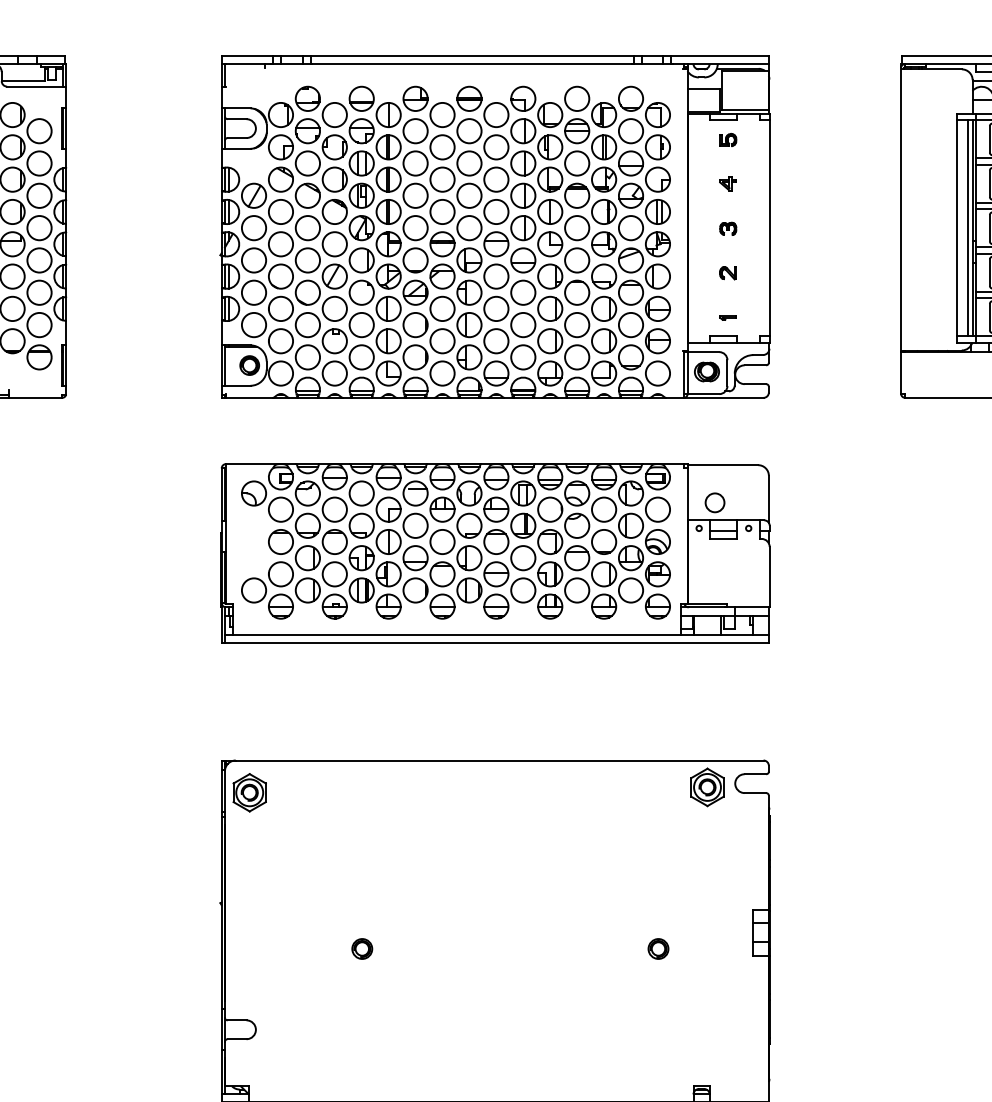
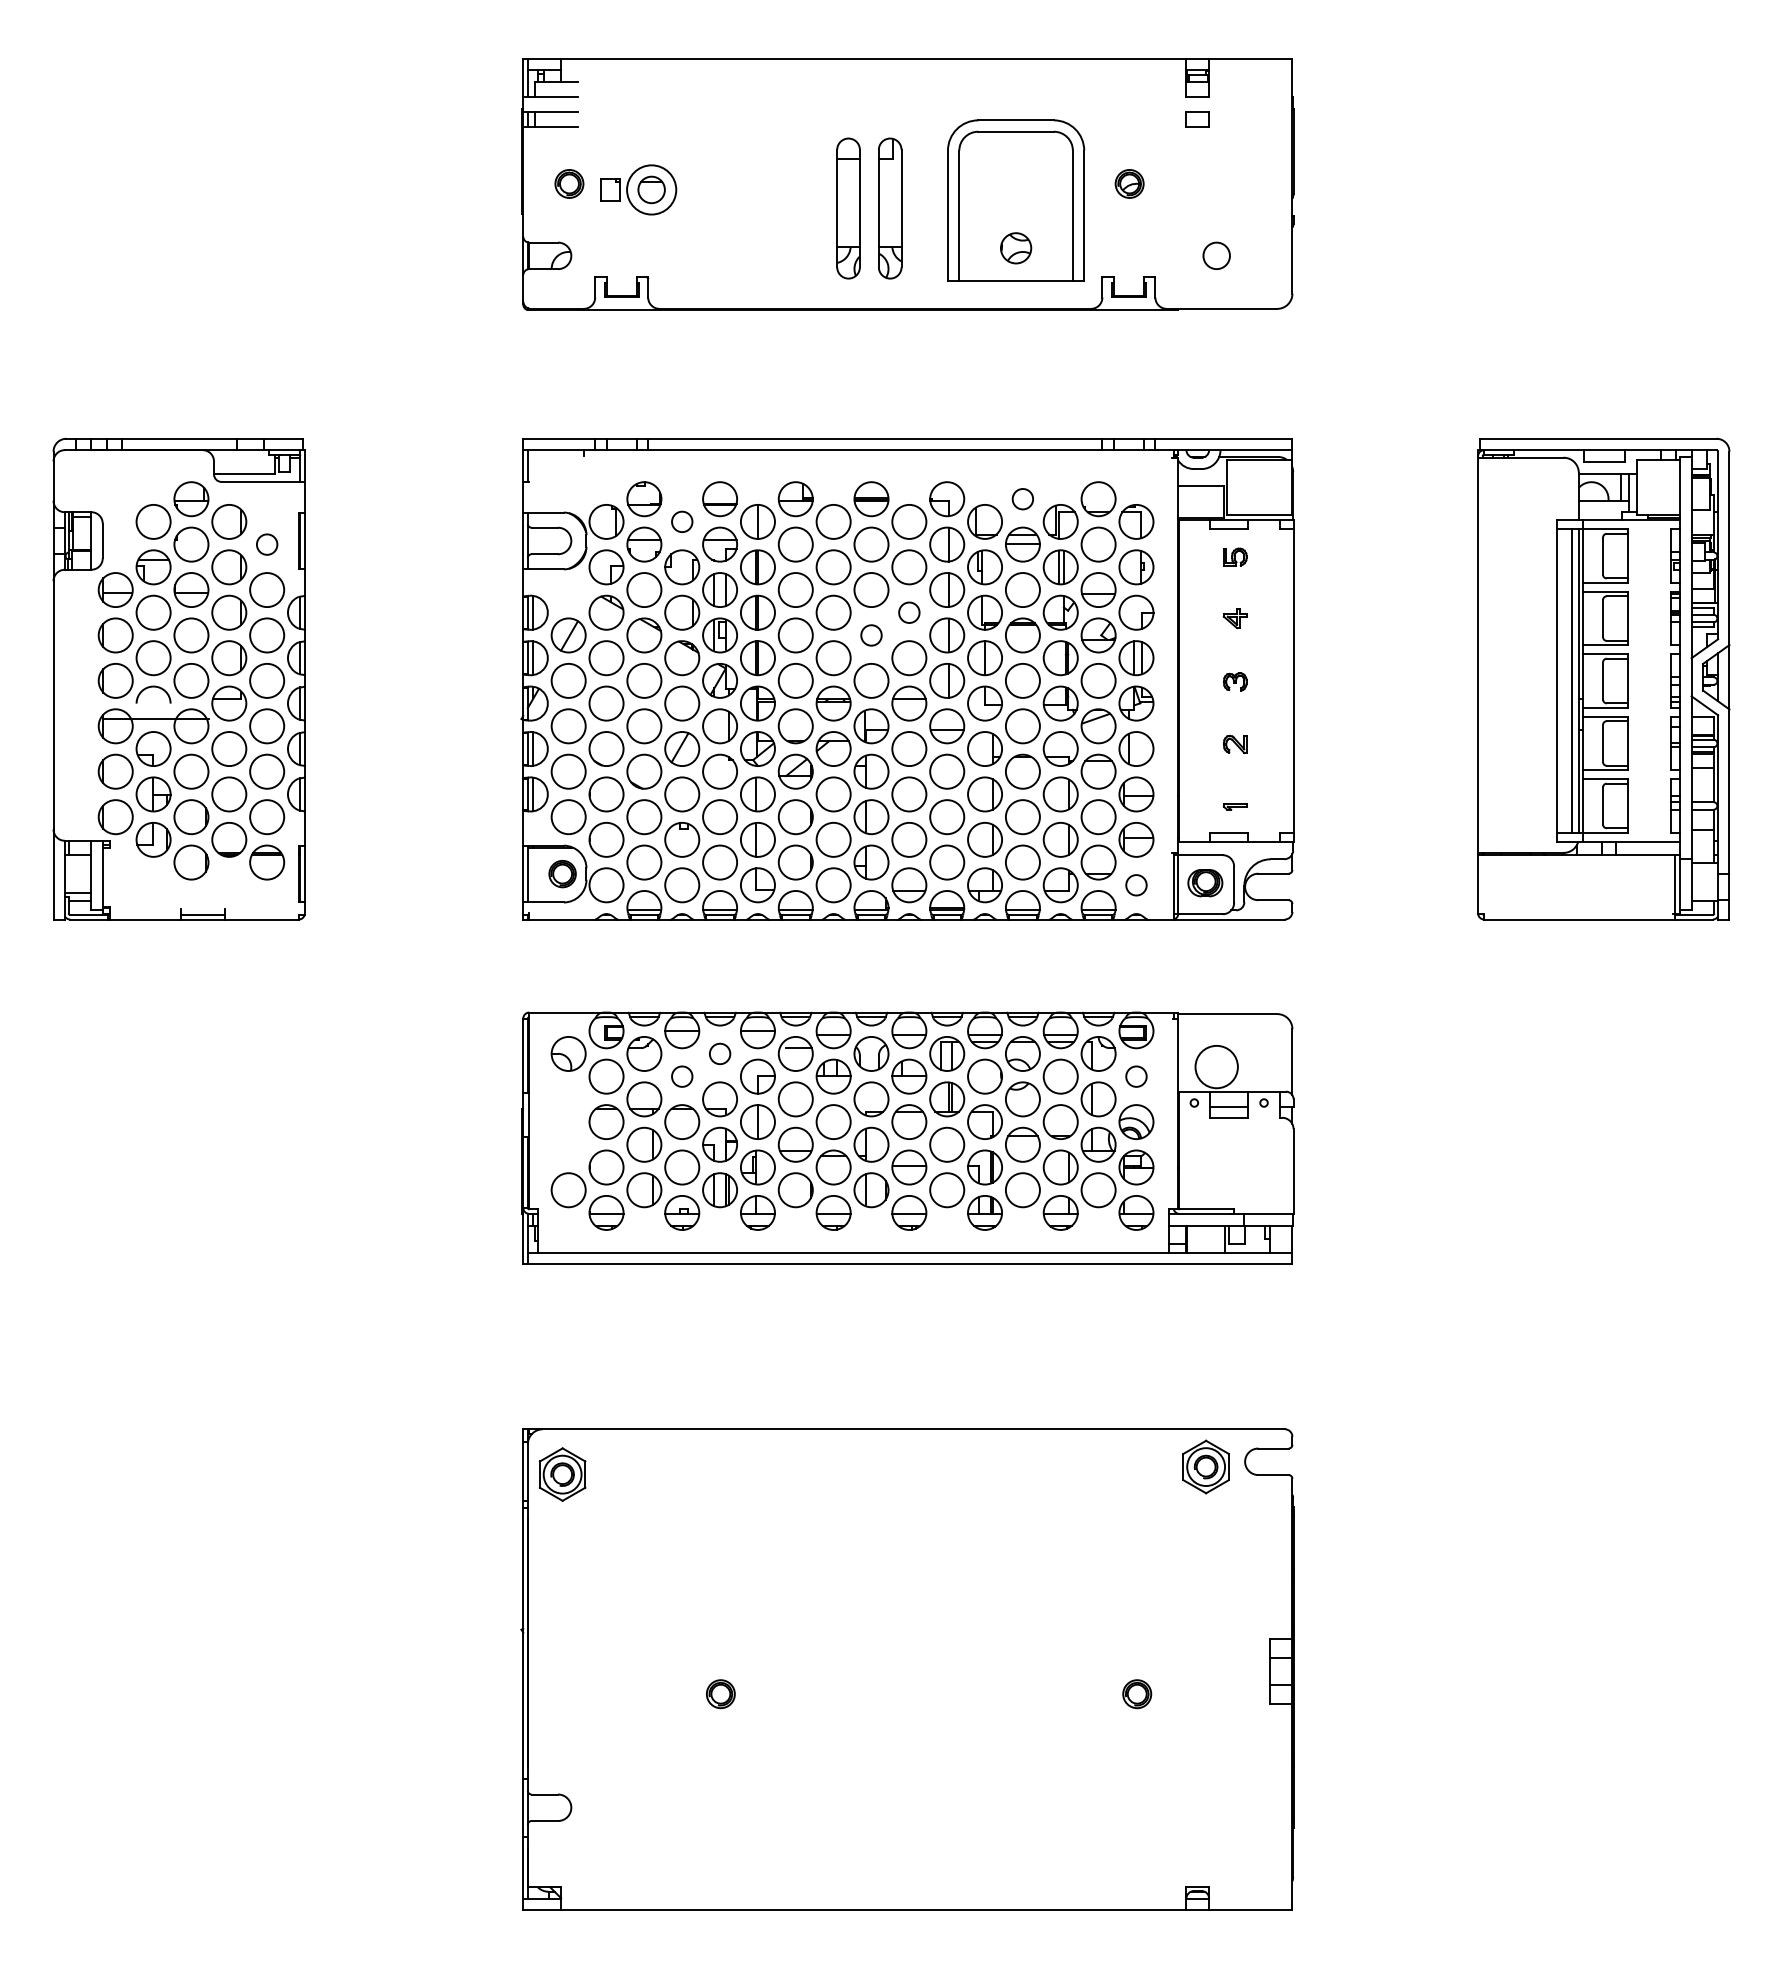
circle: (576, 99) -> (1022, 499), size x0.6
circle: (335, 114) -> (682, 521), size x0.6
circle: (39, 131) -> (267, 544), size x0.6
circle: (496, 179) -> (909, 612), size x0.6
circle: (469, 195) -> (871, 635), size x0.6
circle: (657, 373) -> (1136, 885), size x0.6
circle: (362, 493) -> (720, 1053), size x0.6
circle: (714, 502) -> (1216, 1066), size x1.6
circle: (335, 509) -> (682, 1076), size x0.6
circle: (657, 509) -> (1136, 1076), size x0.6

